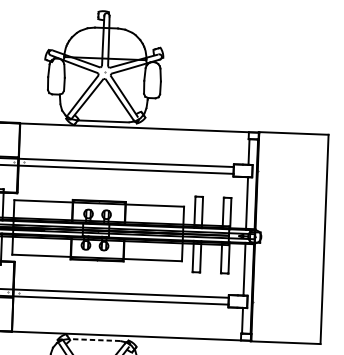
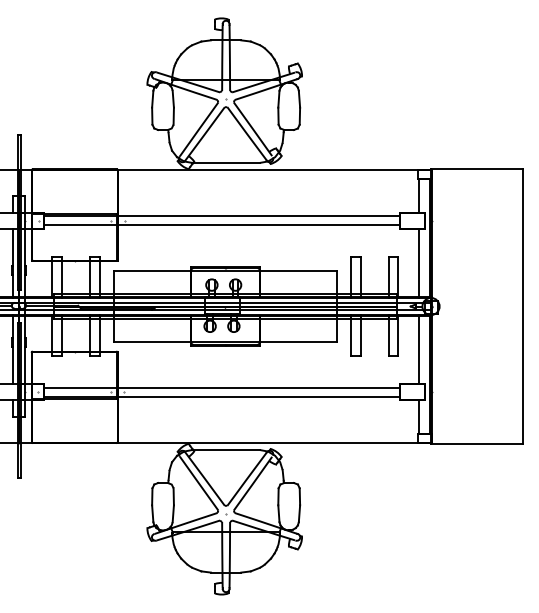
line: (94, 340) -> (226, 450), dashed -> solid

